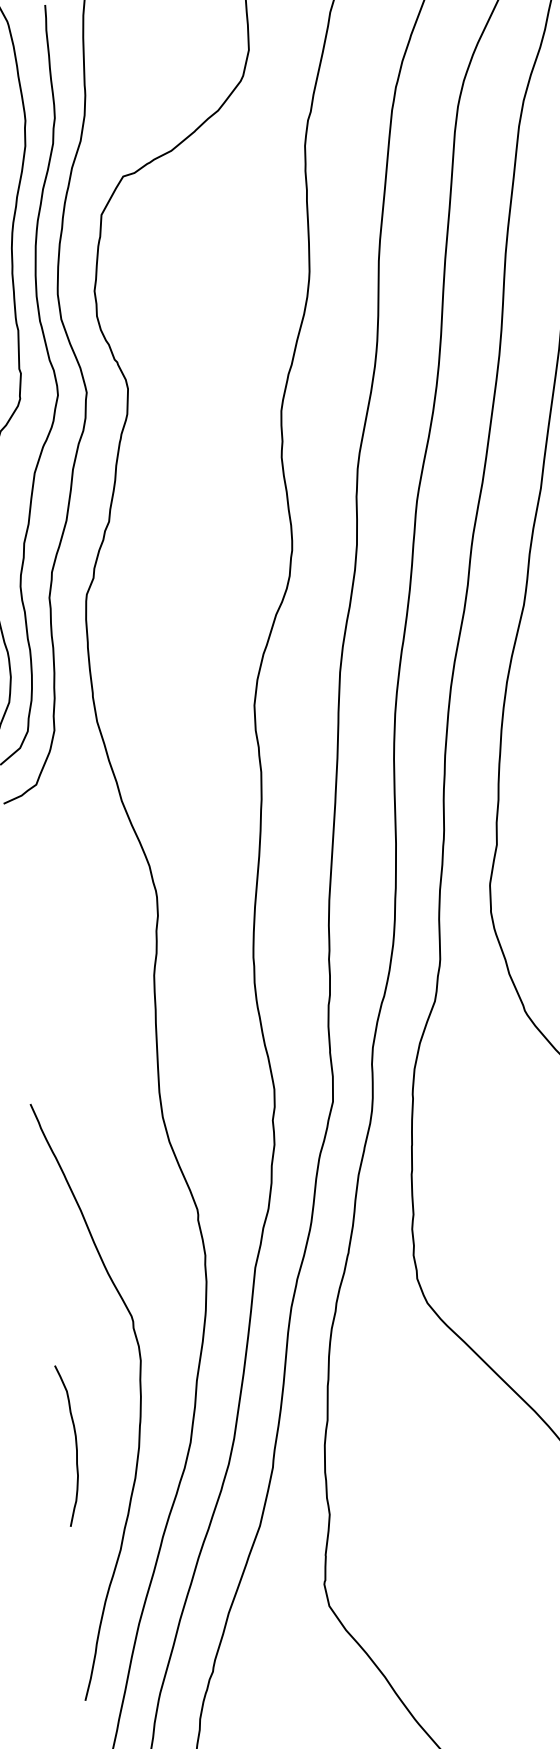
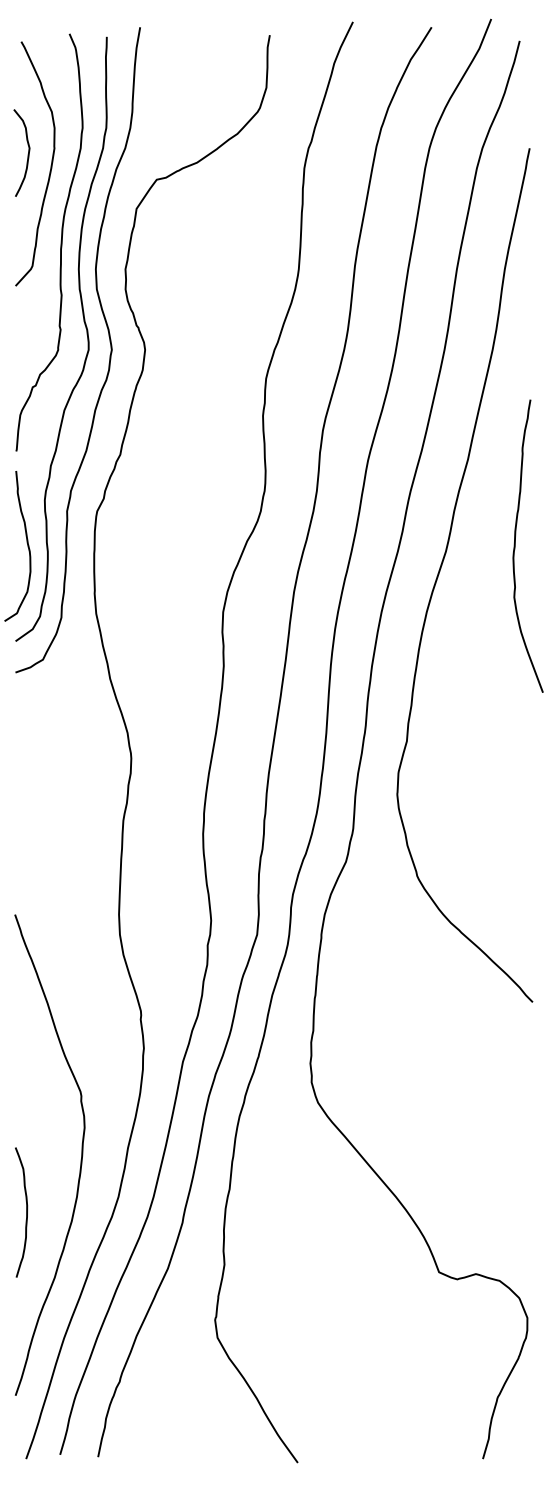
curve: (75, 1444) -> (26, 1212), moved

